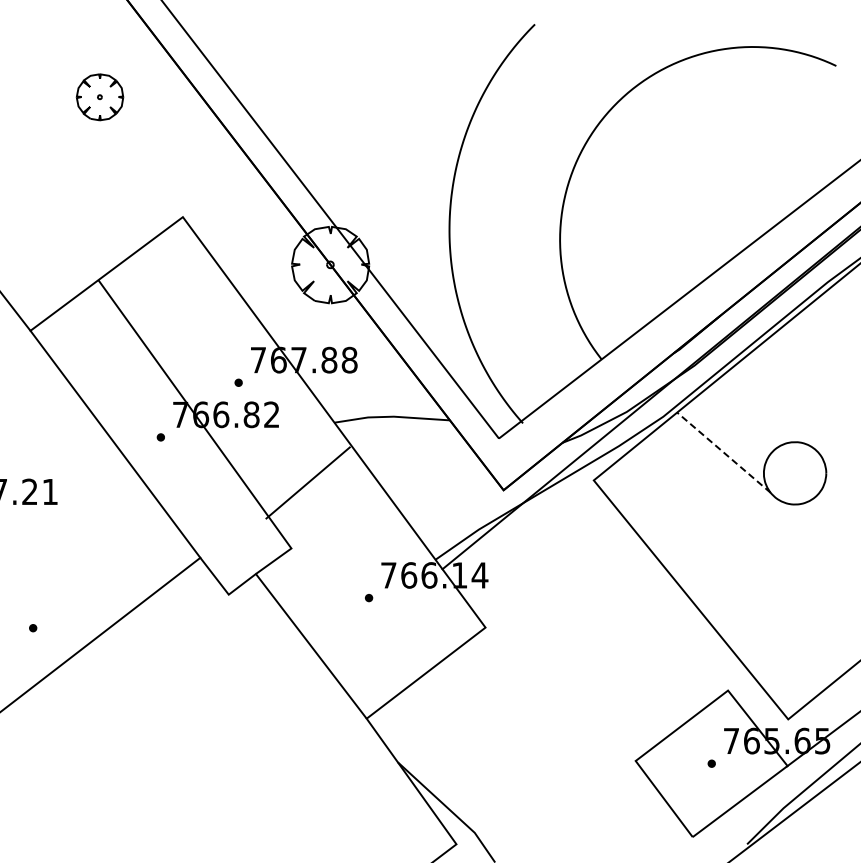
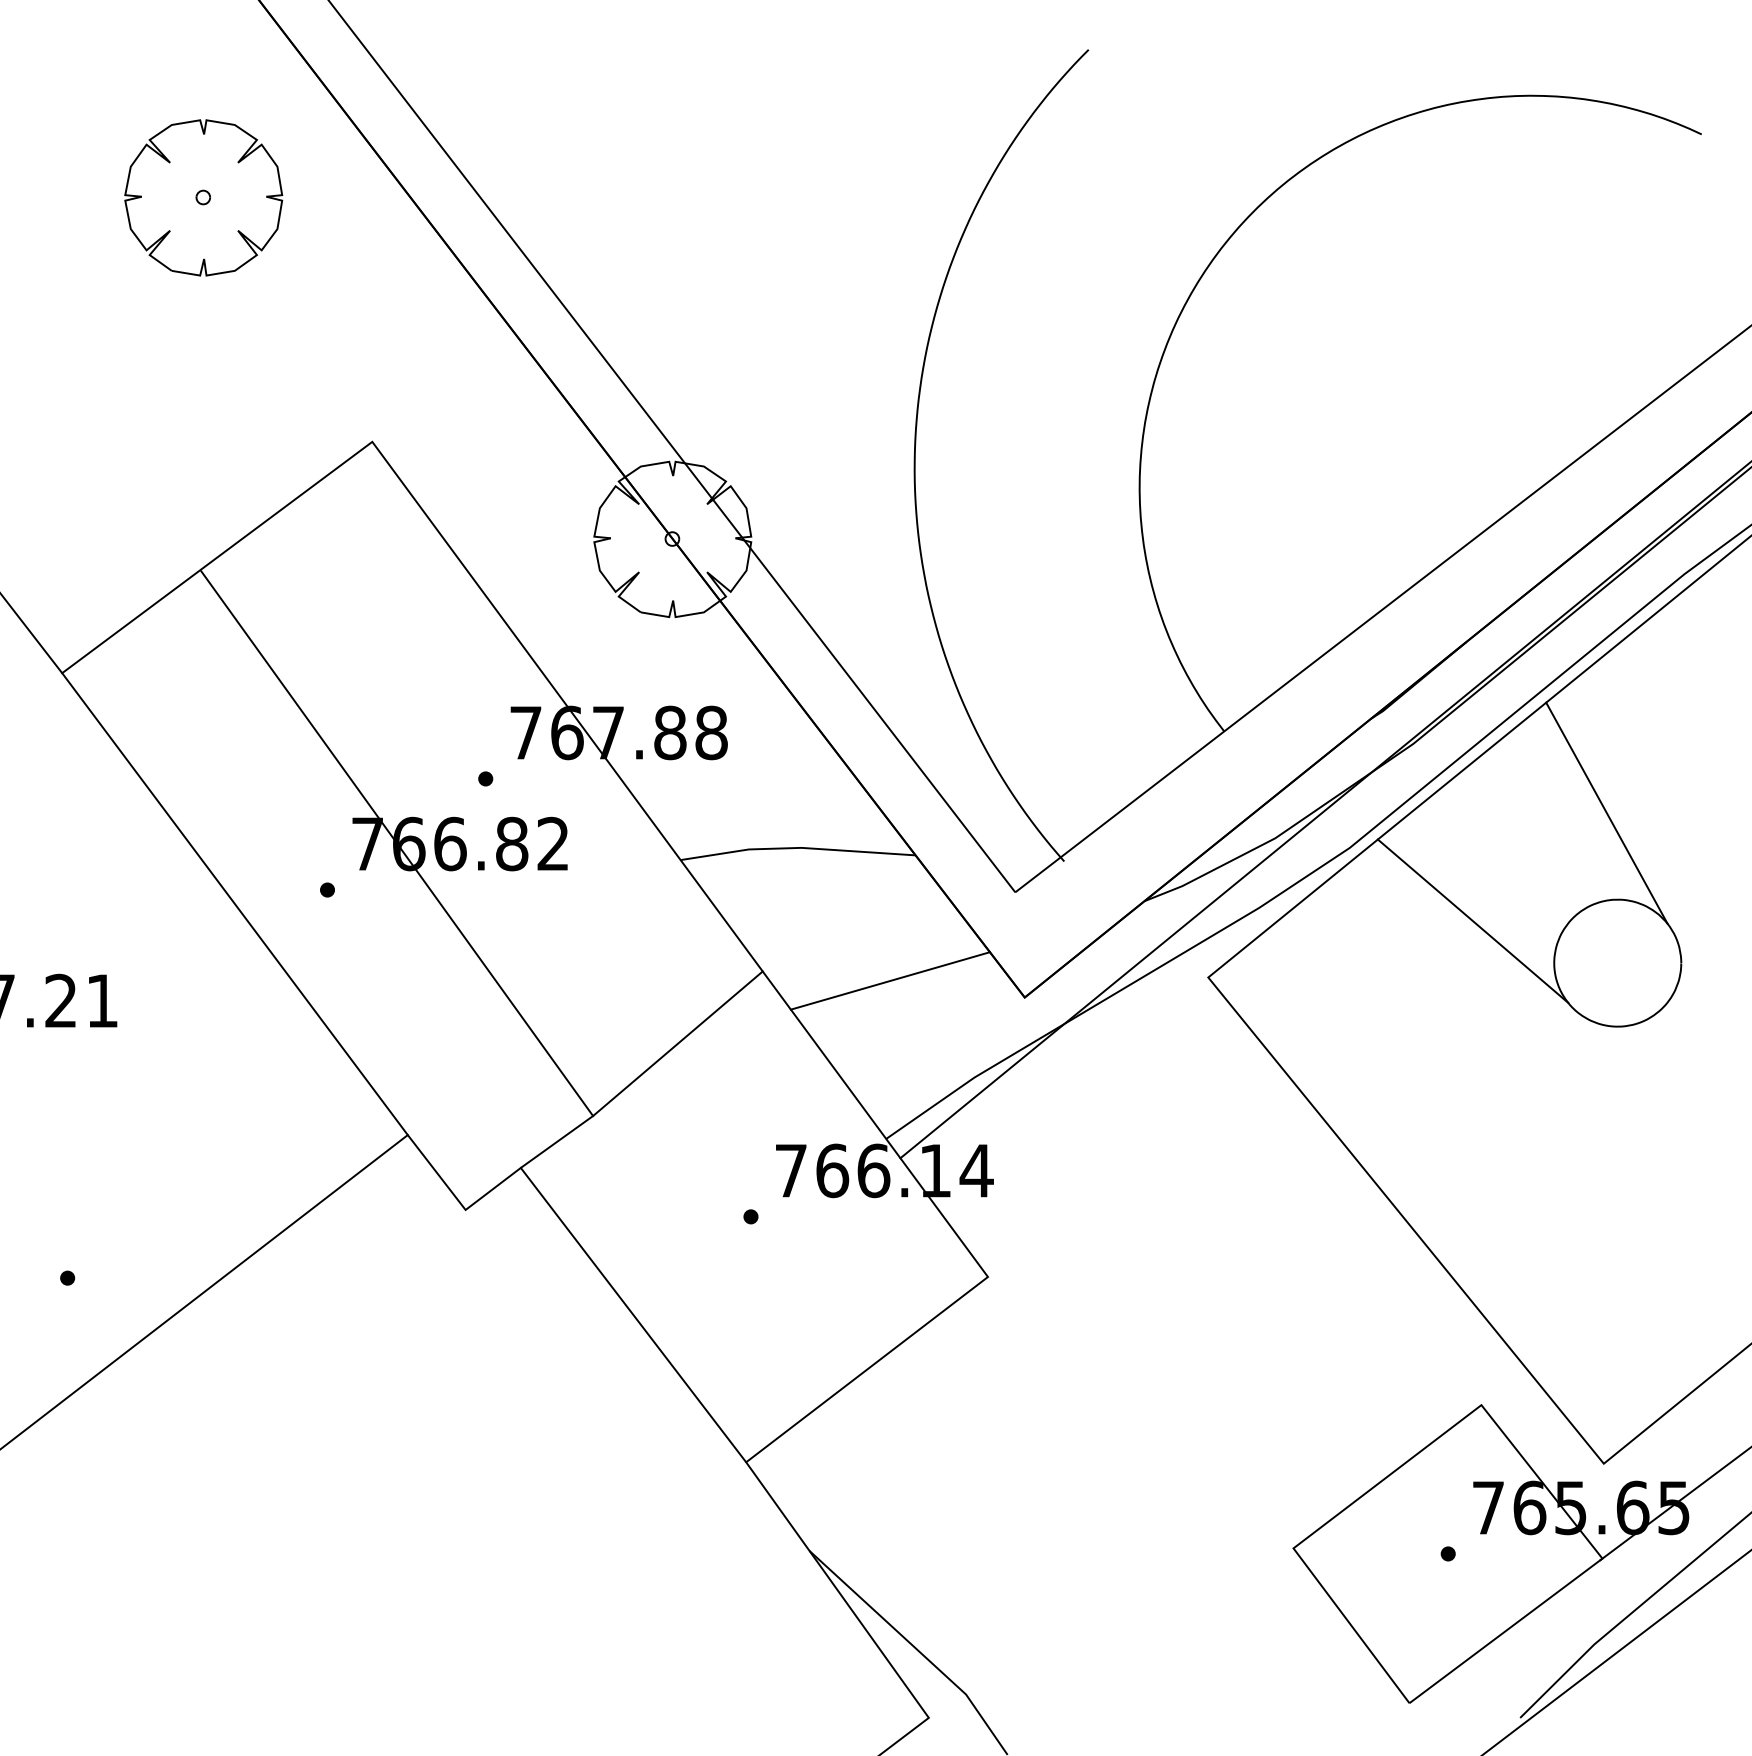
part: (99, 97) -> (202, 198), size x1.67
line: (789, 399) -> (1606, 812), added
line: (723, 452) -> (1472, 920), dashed -> solid
line: (437, 481) -> (890, 979), added
line: (307, 482) -> (676, 1042), moved

